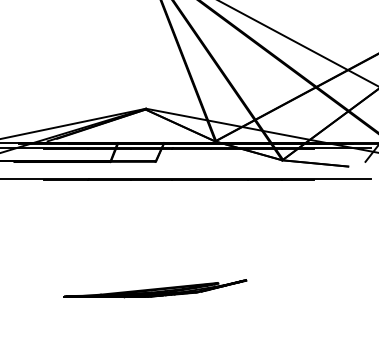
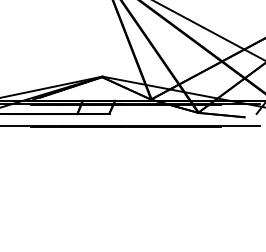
part: (155, 288) -> (109, 202), removed

